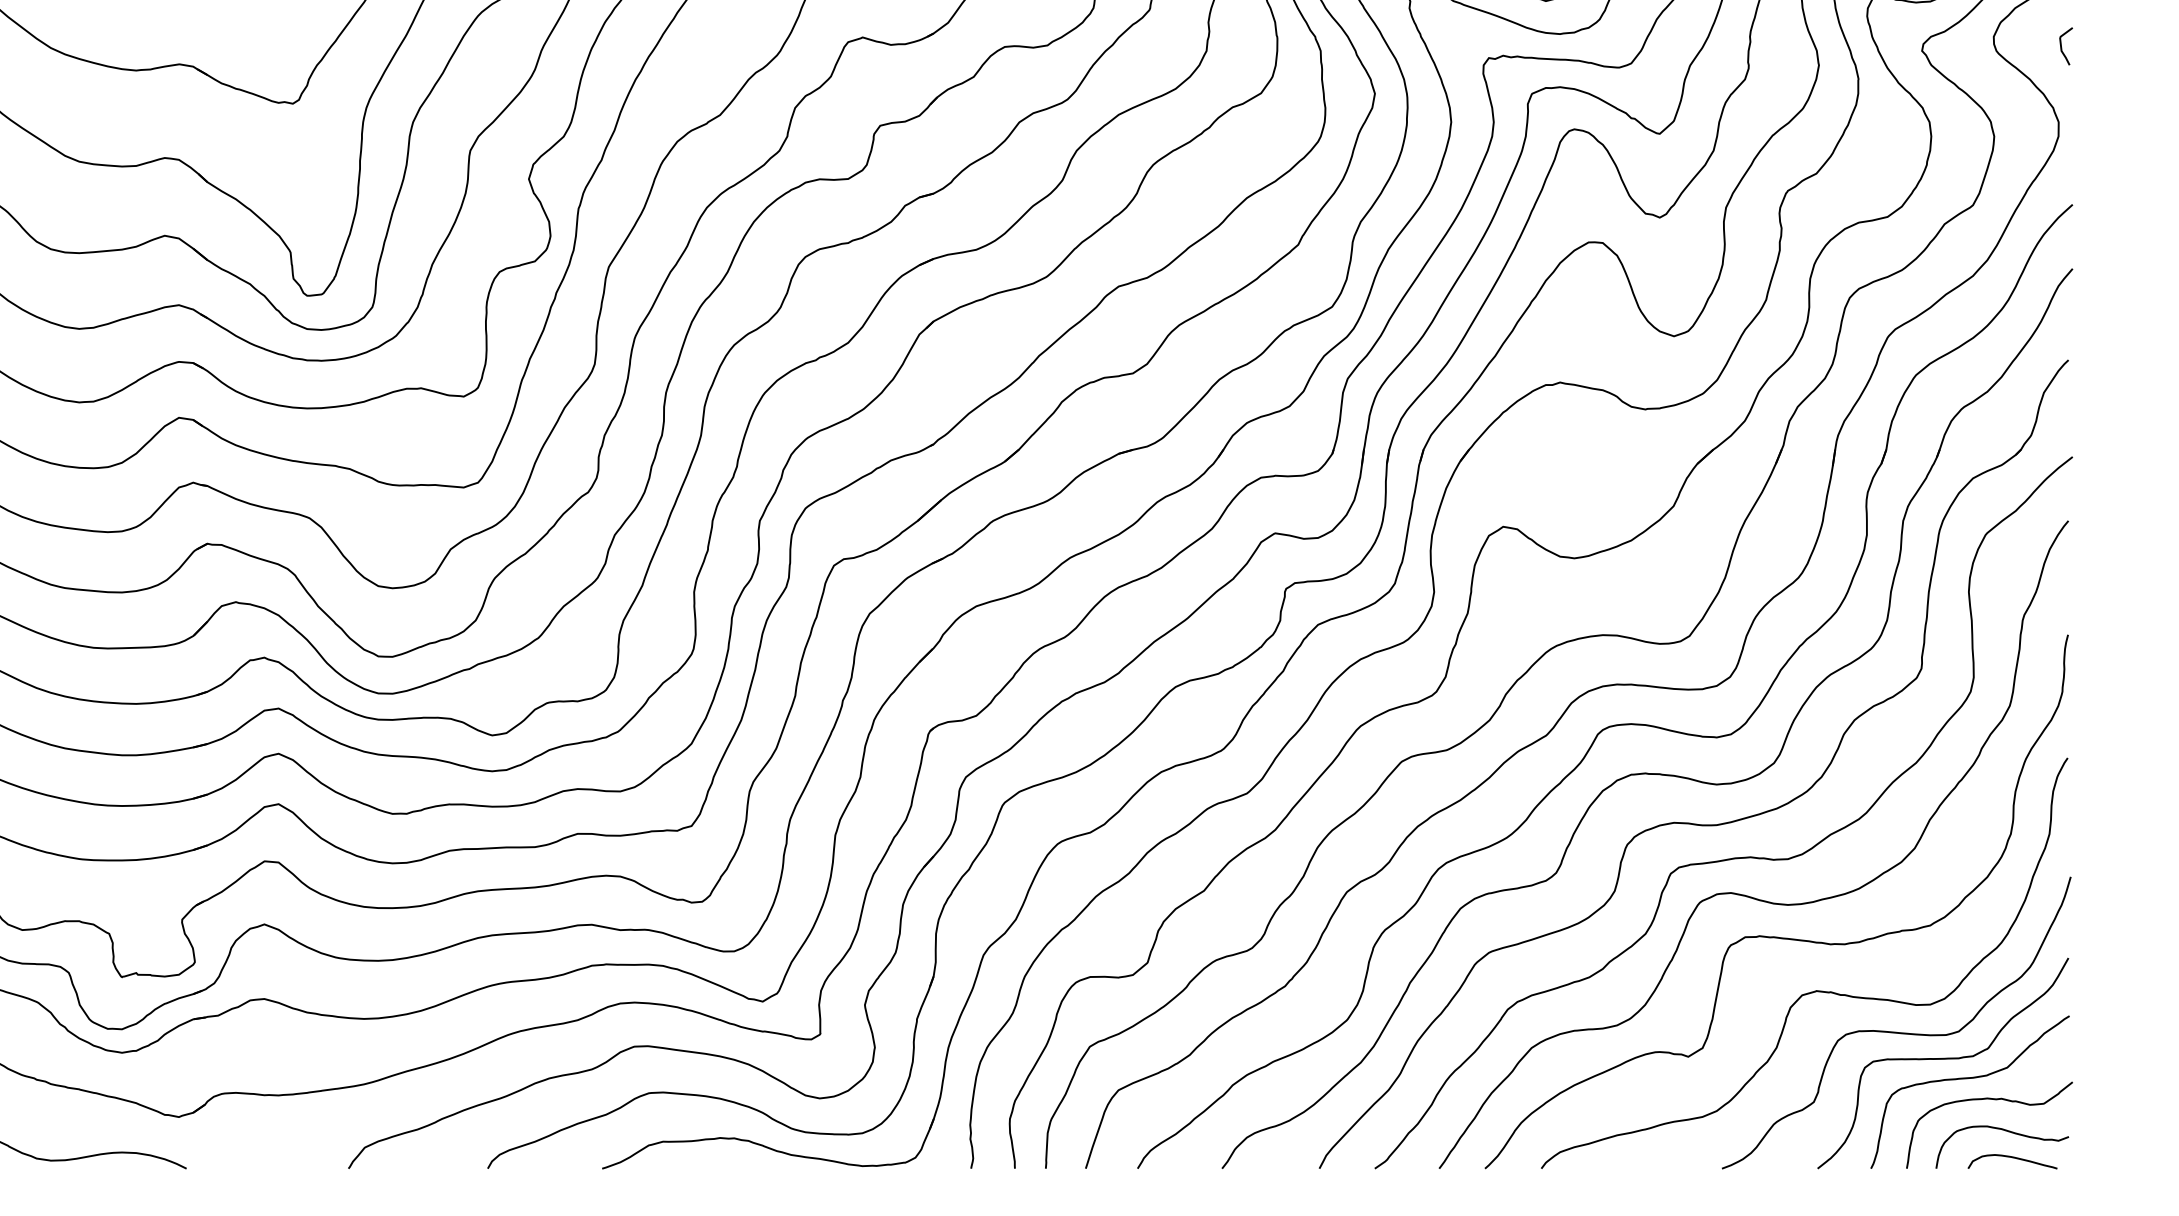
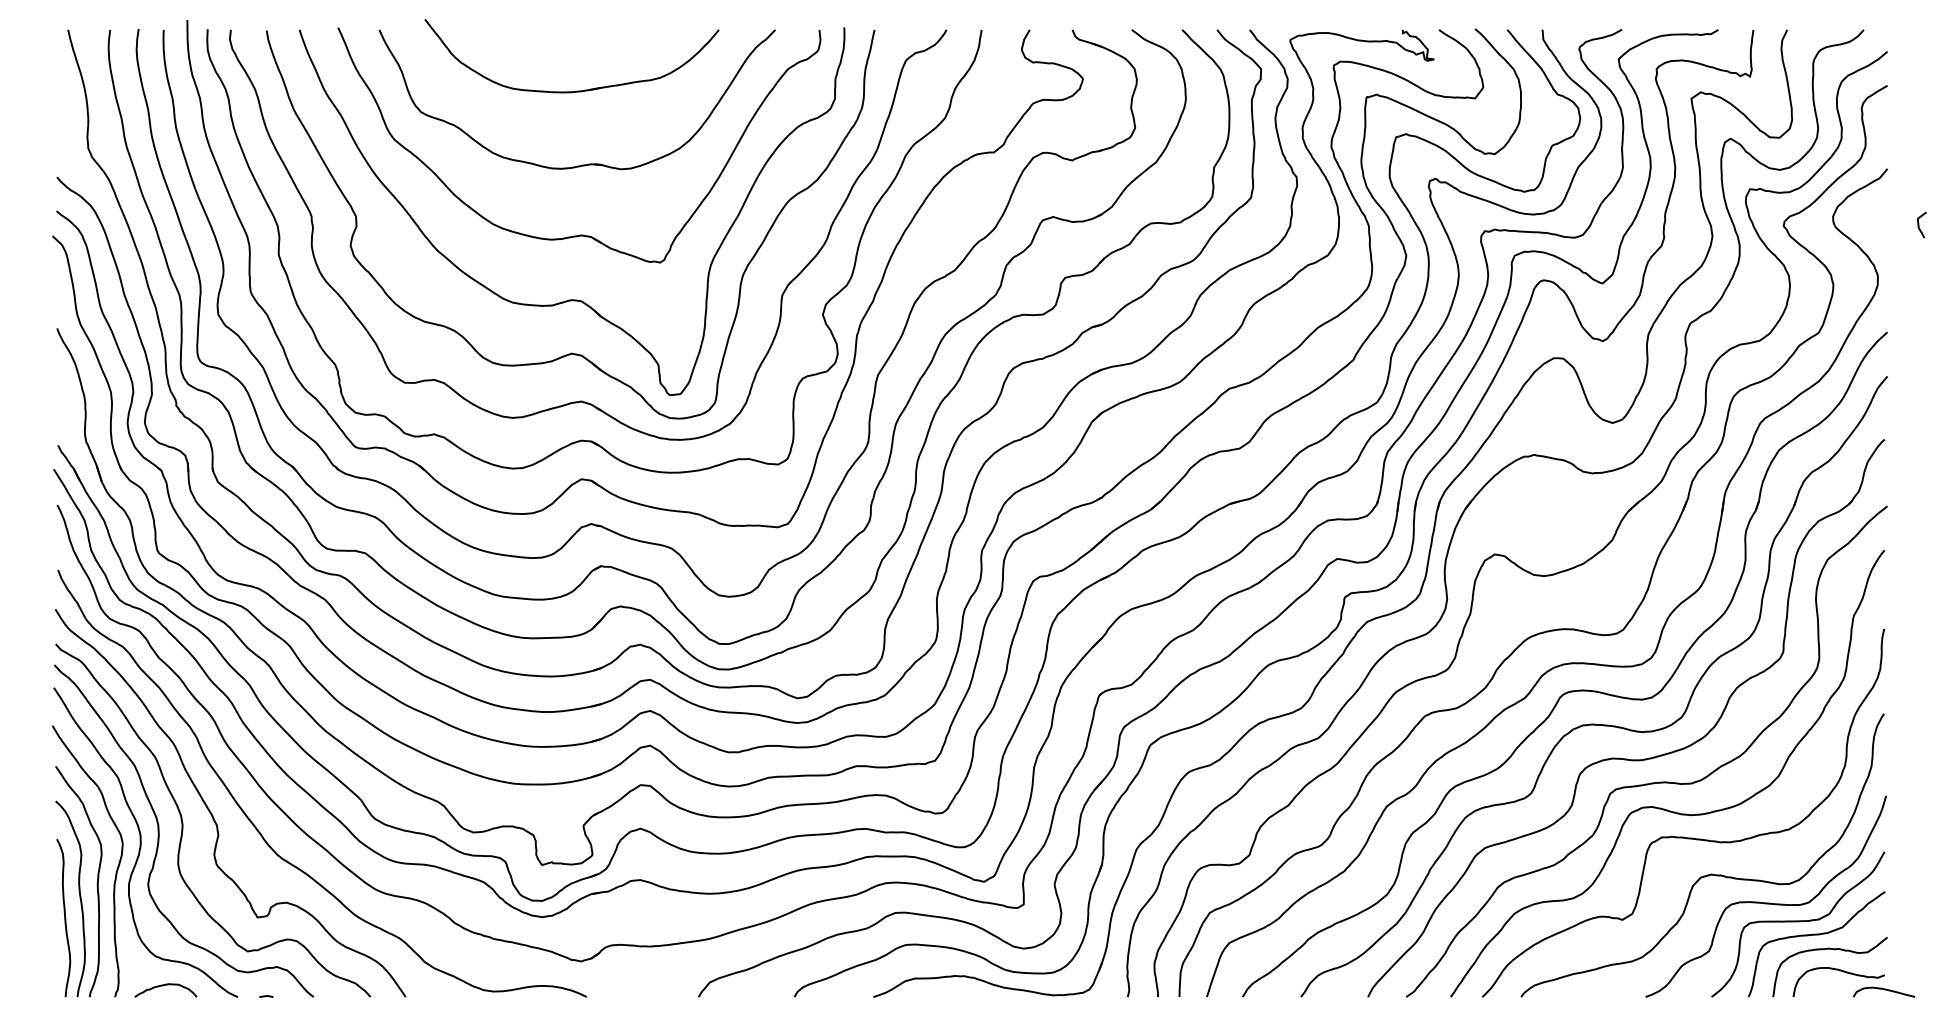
curve: (2062, 45) -> (1919, 224), moved
curve: (2013, 1159) -> (1884, 990), moved

